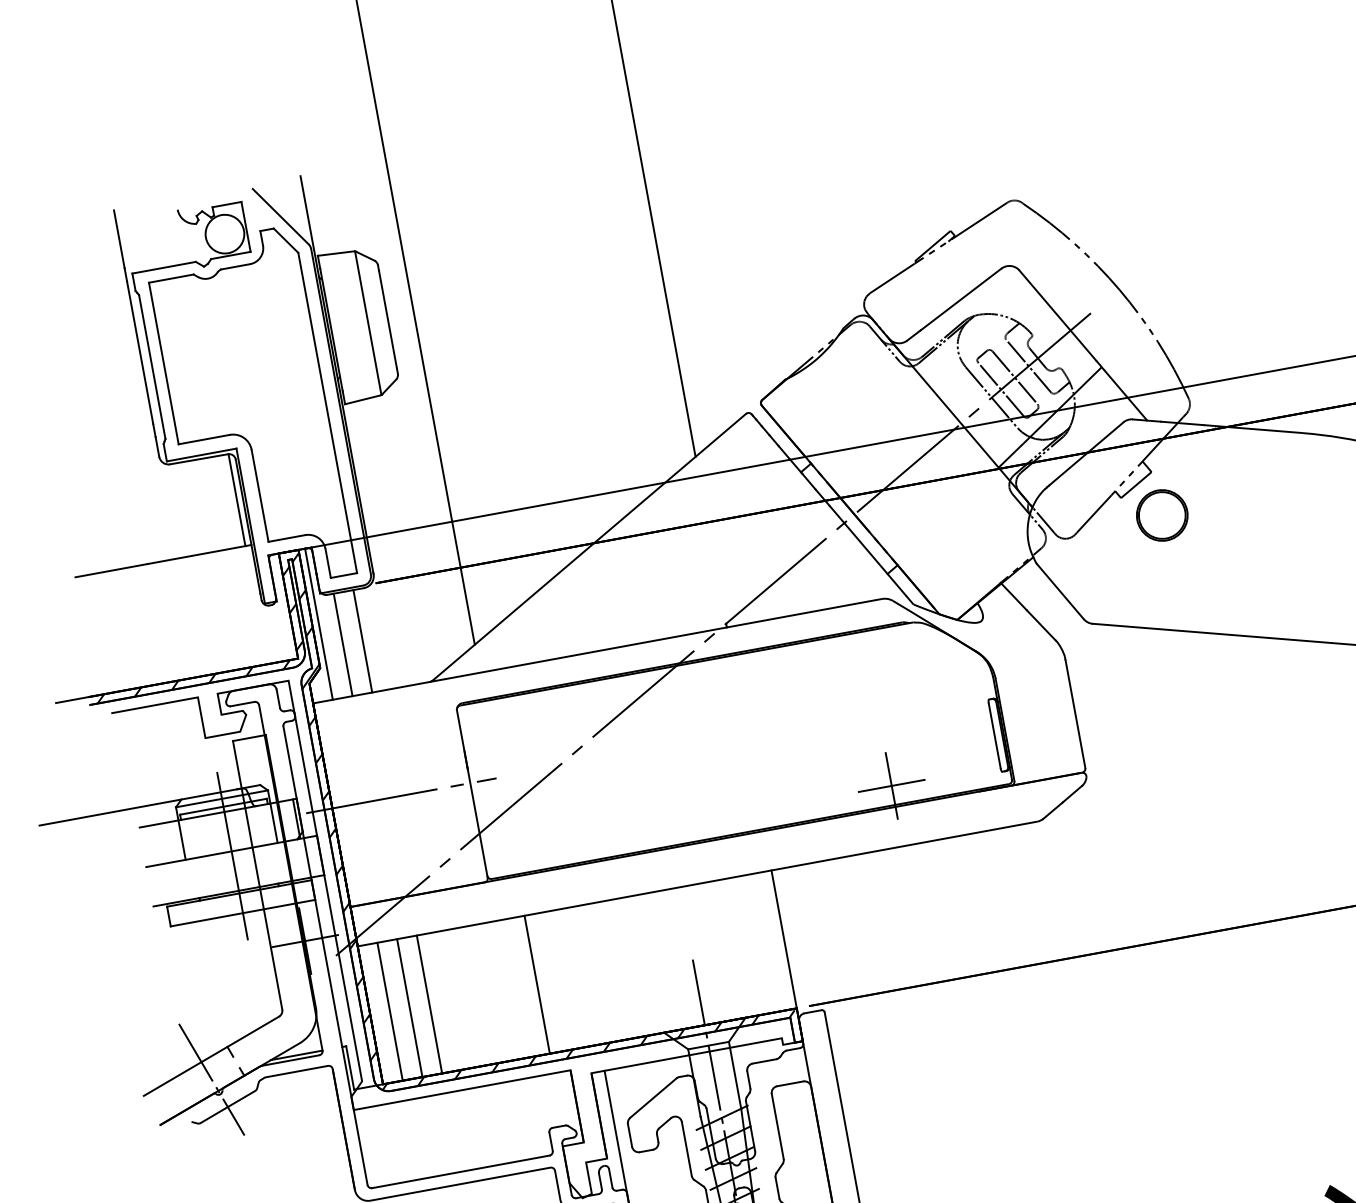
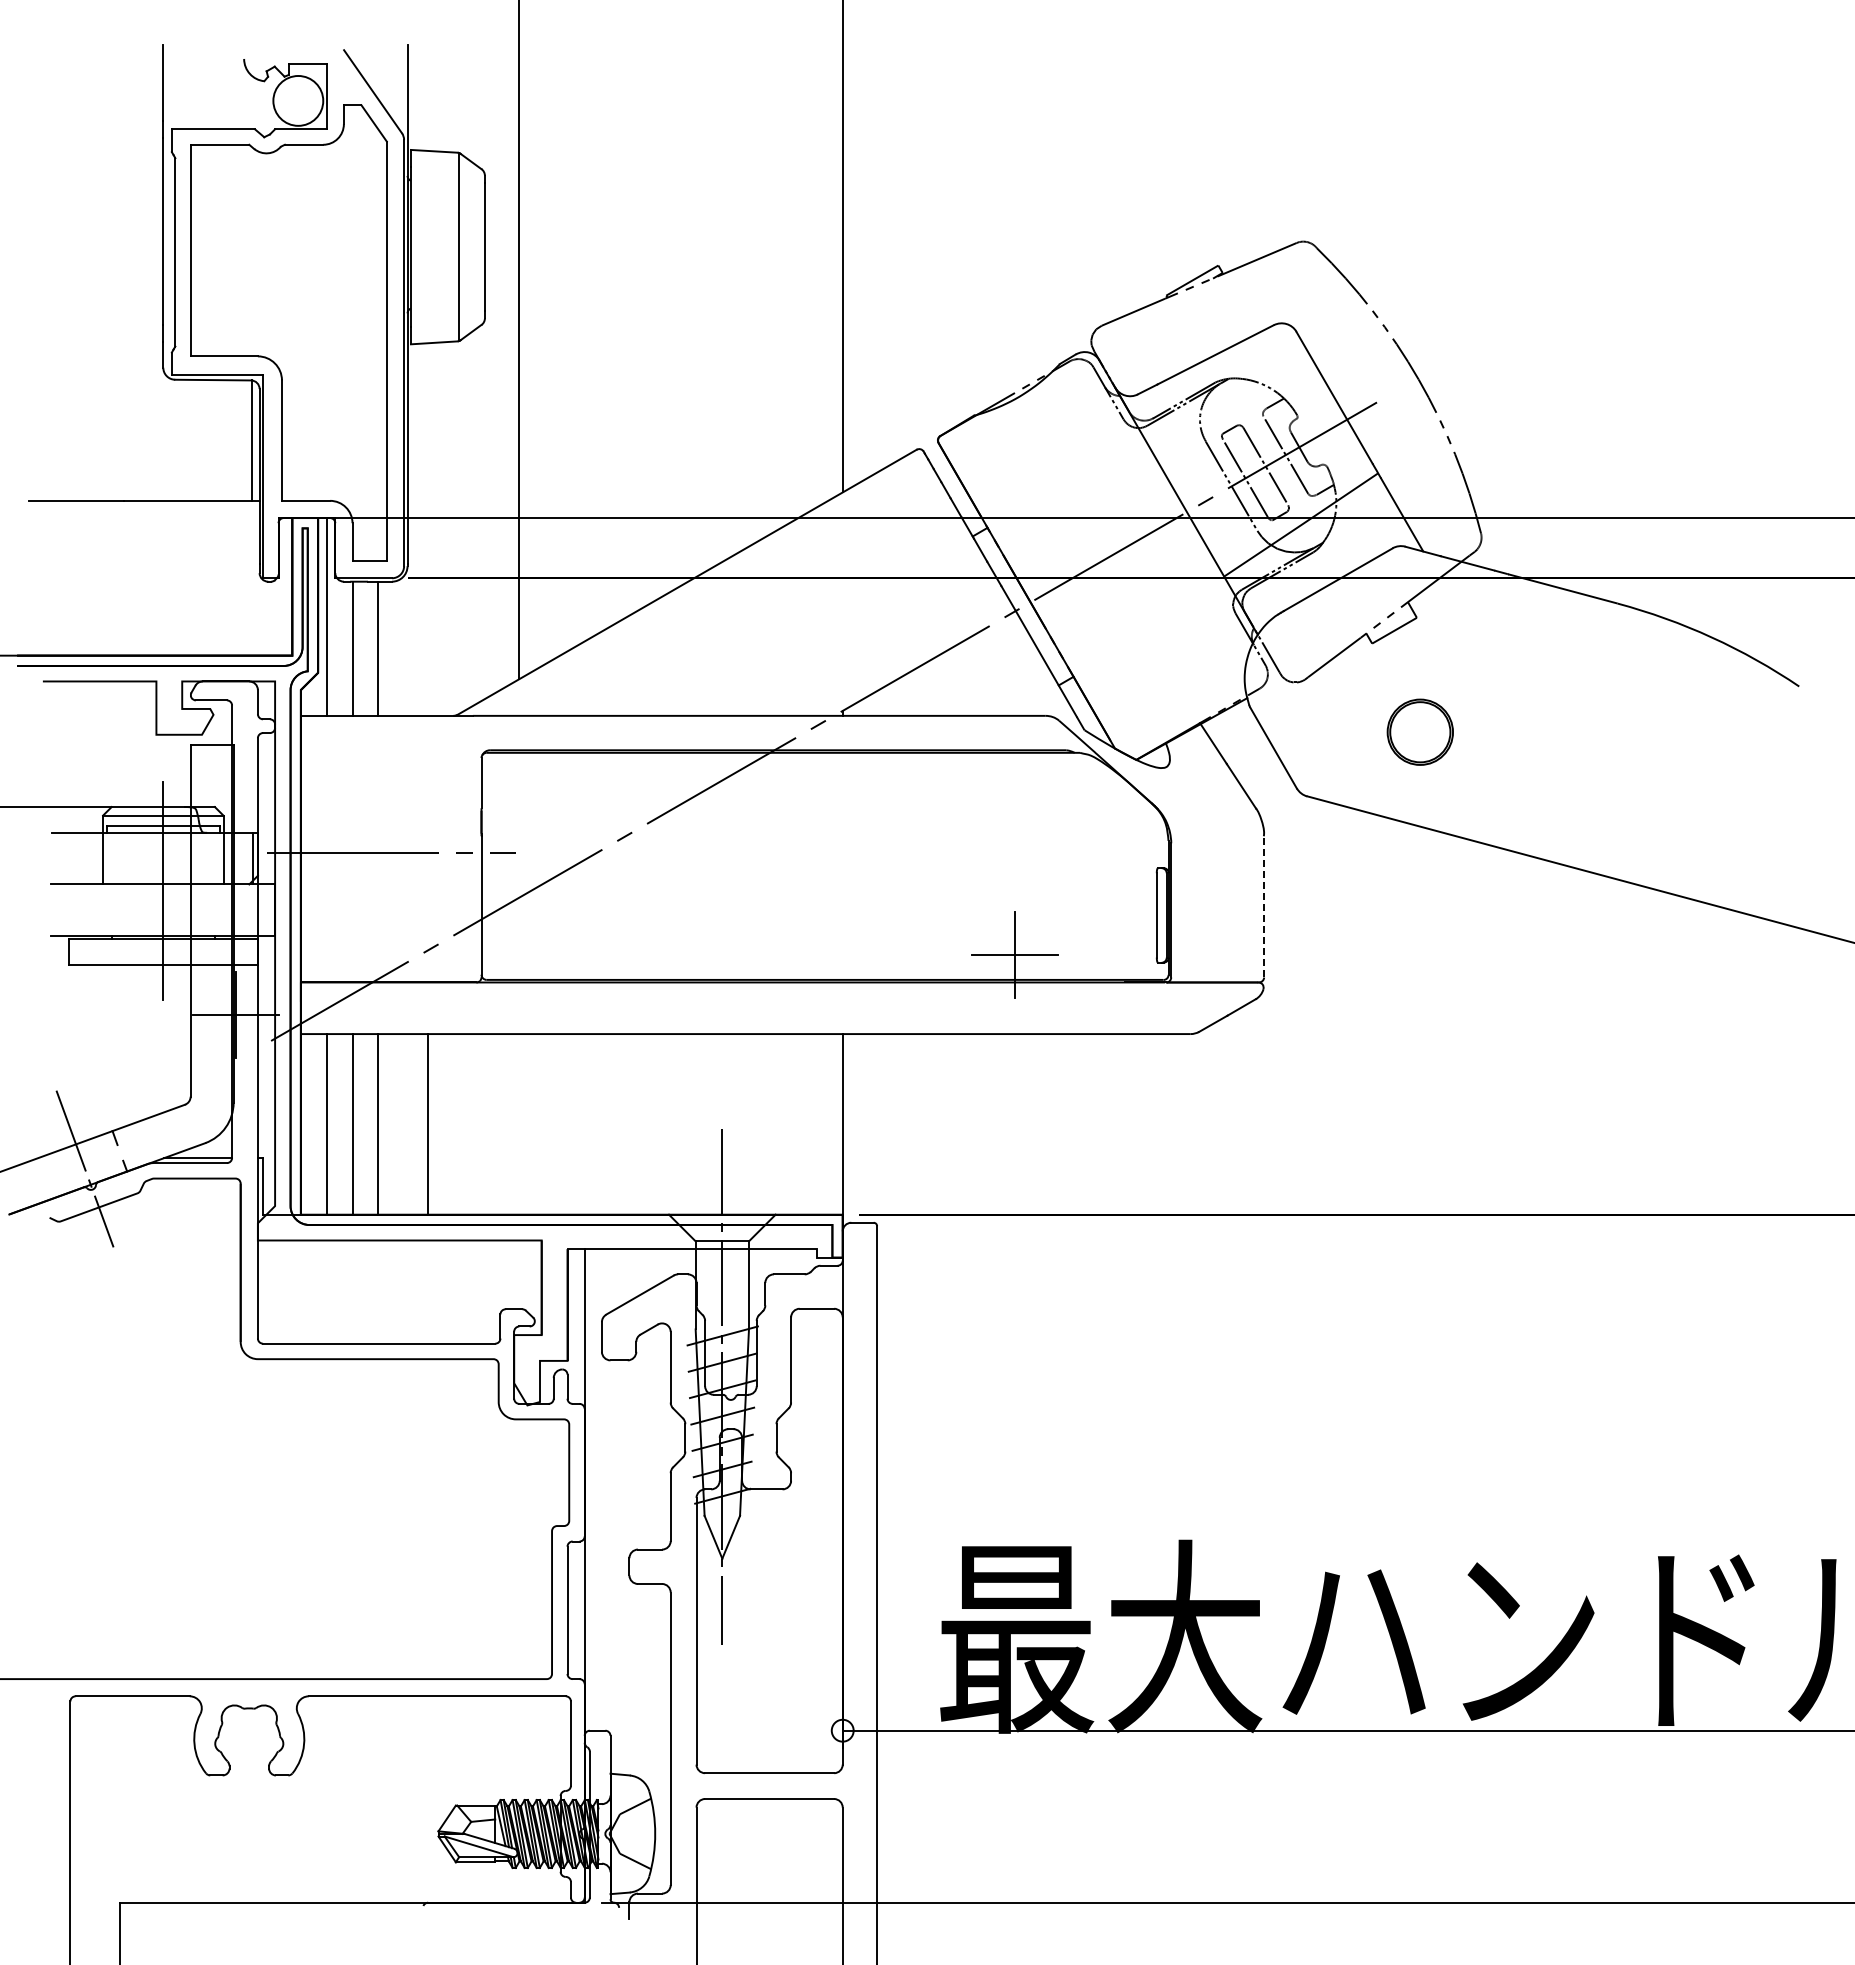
part: (1161, 515) -> (1419, 731), moved
line: (1075, 713) -> (1264, 906), solid -> dashed
hatch: (436, 805) -> (433, 873), removed
line: (537, 984) -> (428, 1124), moved

